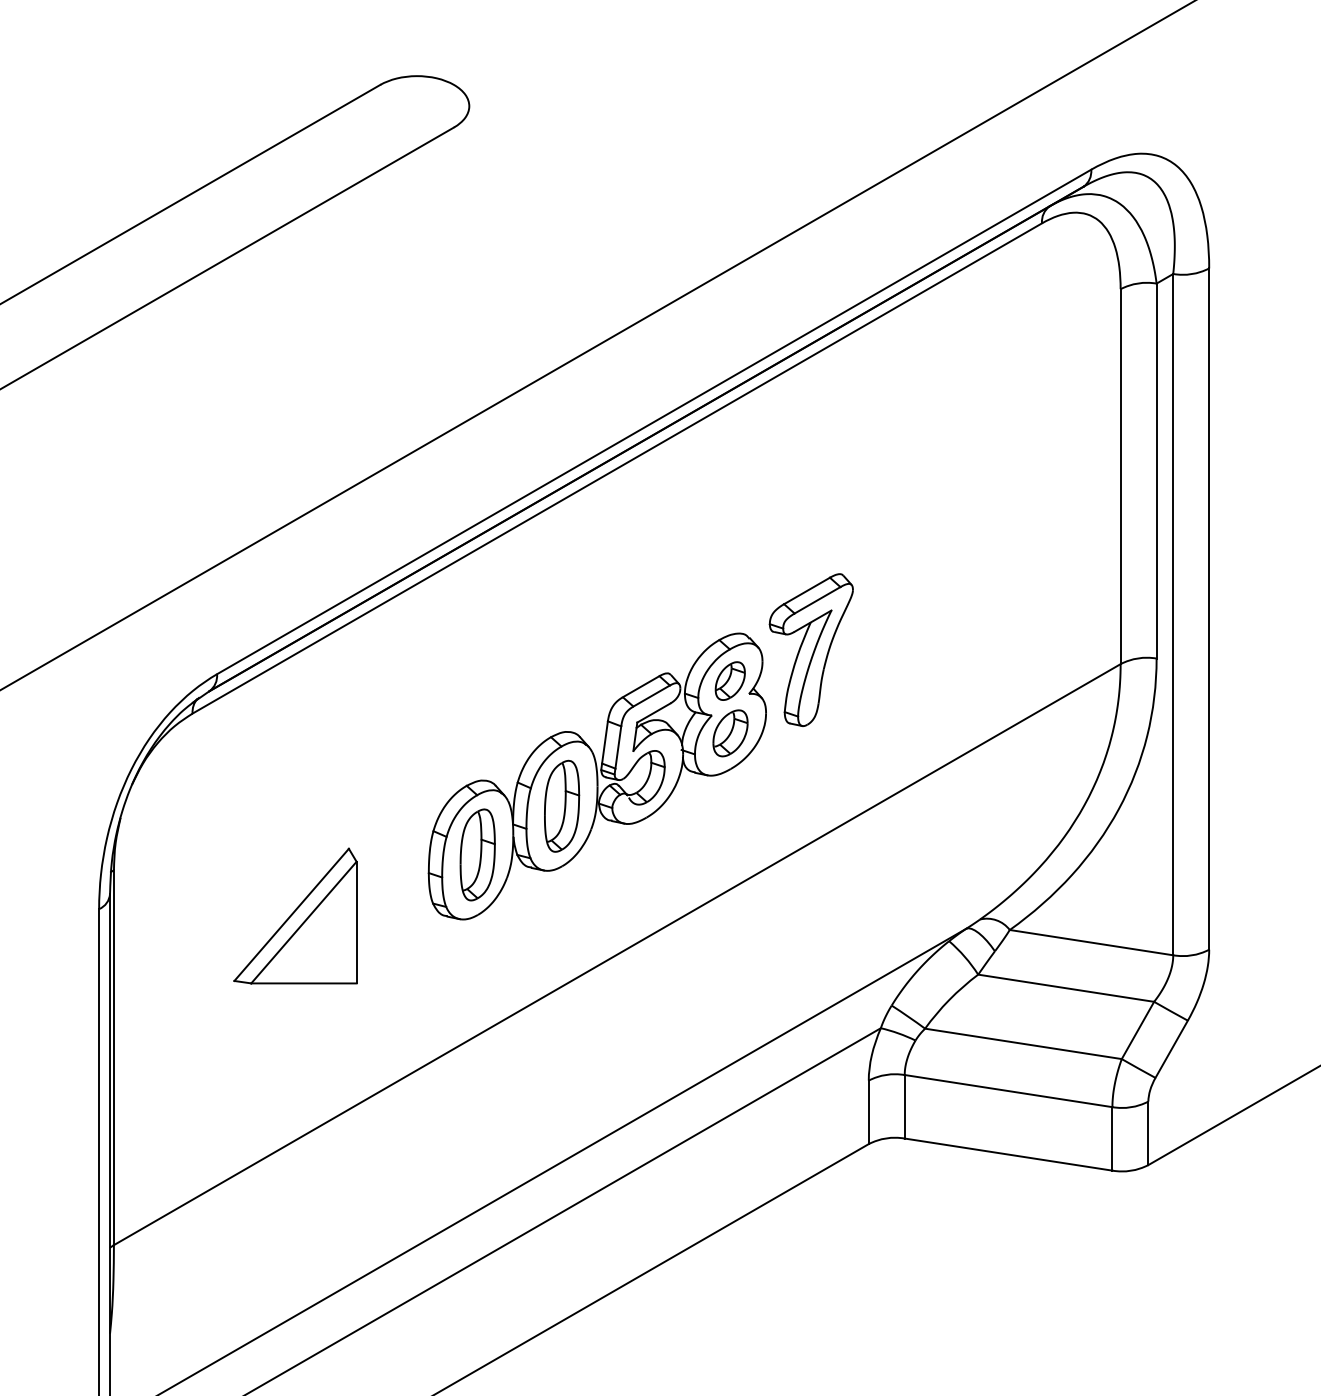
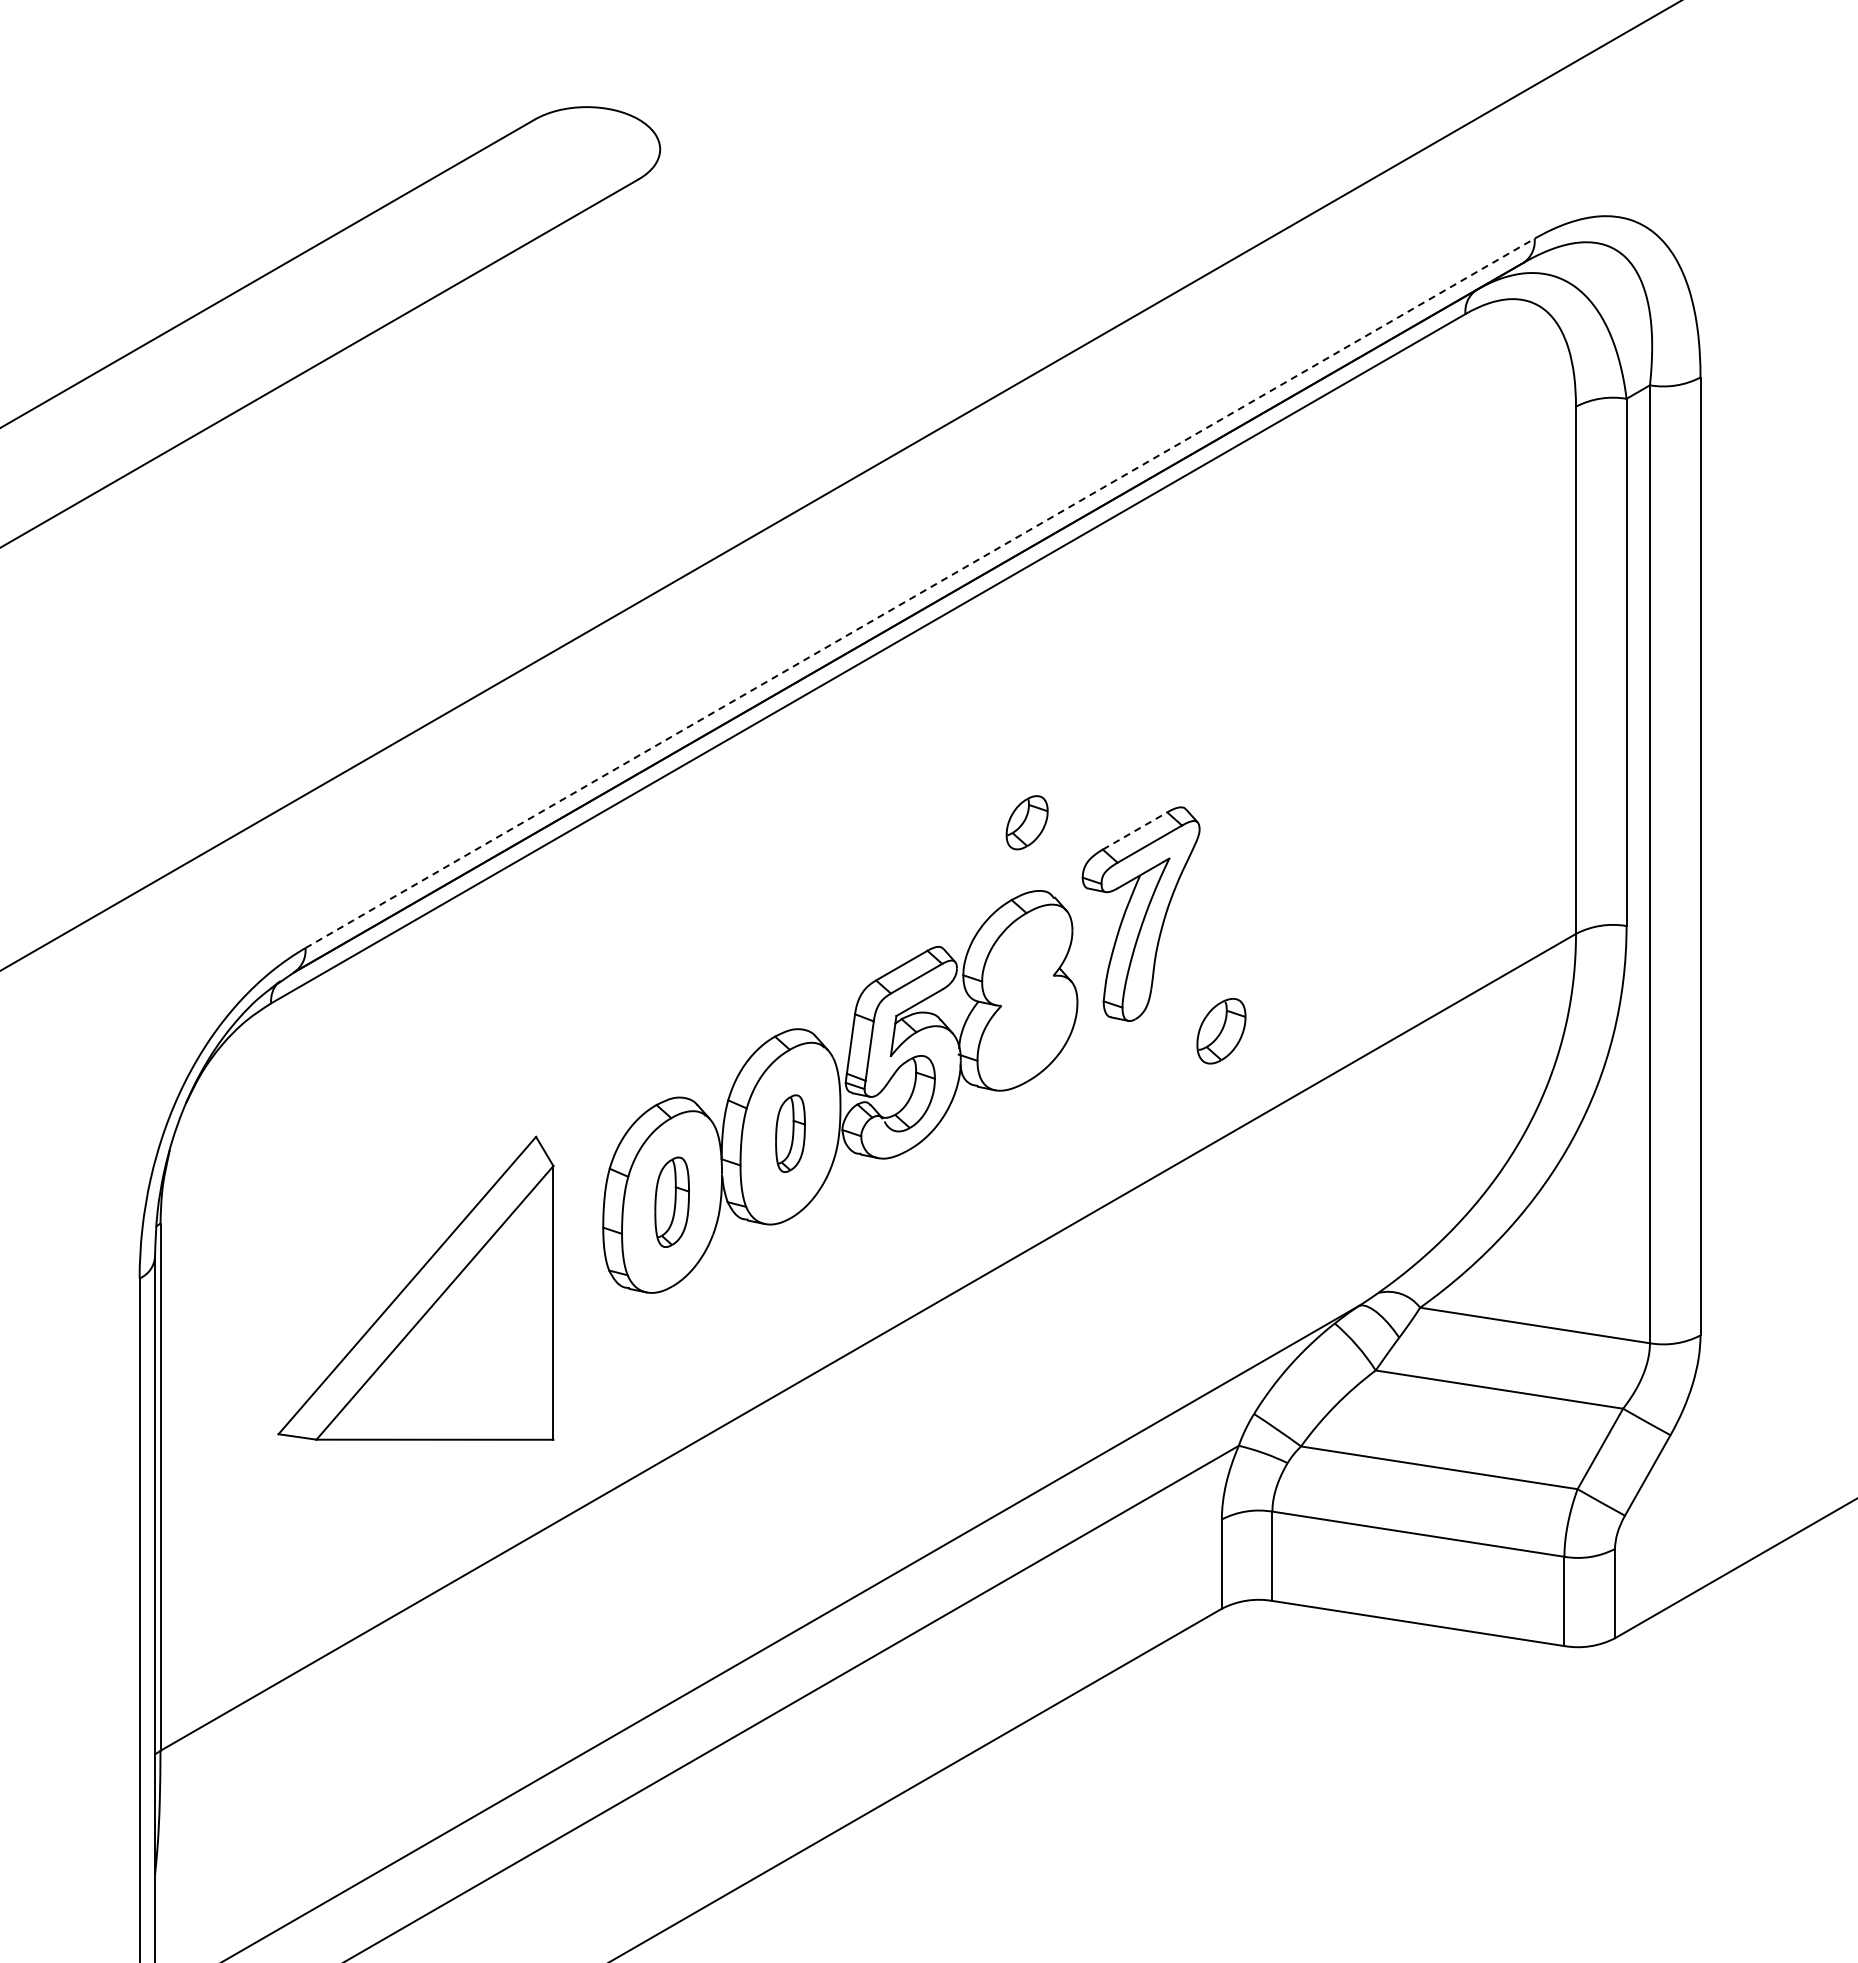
line: (654, 422) -> (920, 593), solid -> dashed
line: (807, 590) -> (1135, 830), solid -> dashed
part: (729, 680) -> (1026, 822), moved
part: (730, 733) -> (1221, 1031), moved
part: (561, 806) -> (790, 1133), size x0.6
part: (478, 855) -> (672, 1202), size x0.7
part: (295, 915) -> (415, 1287), size x1.6

